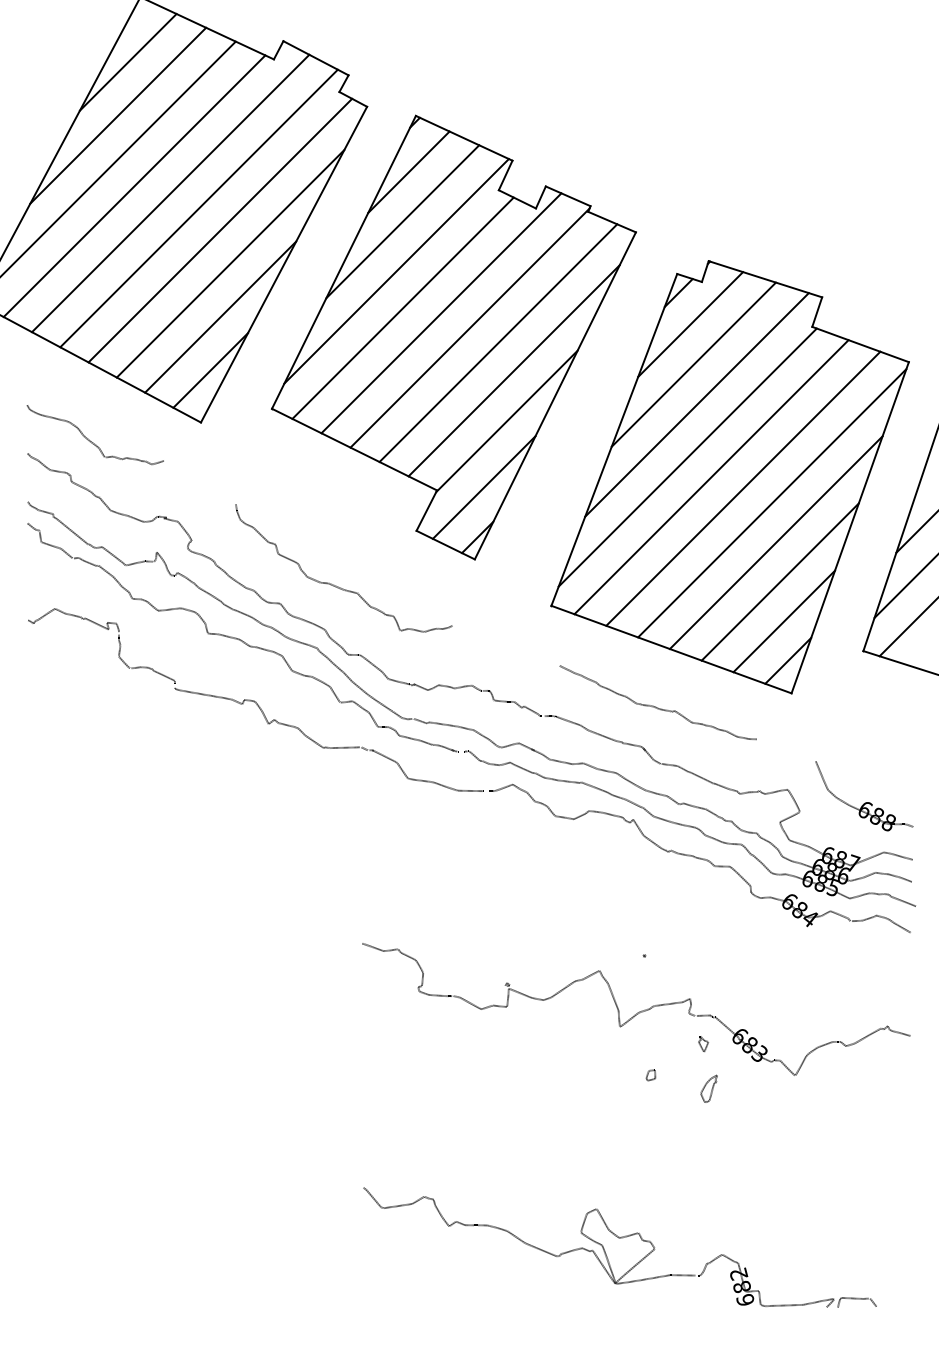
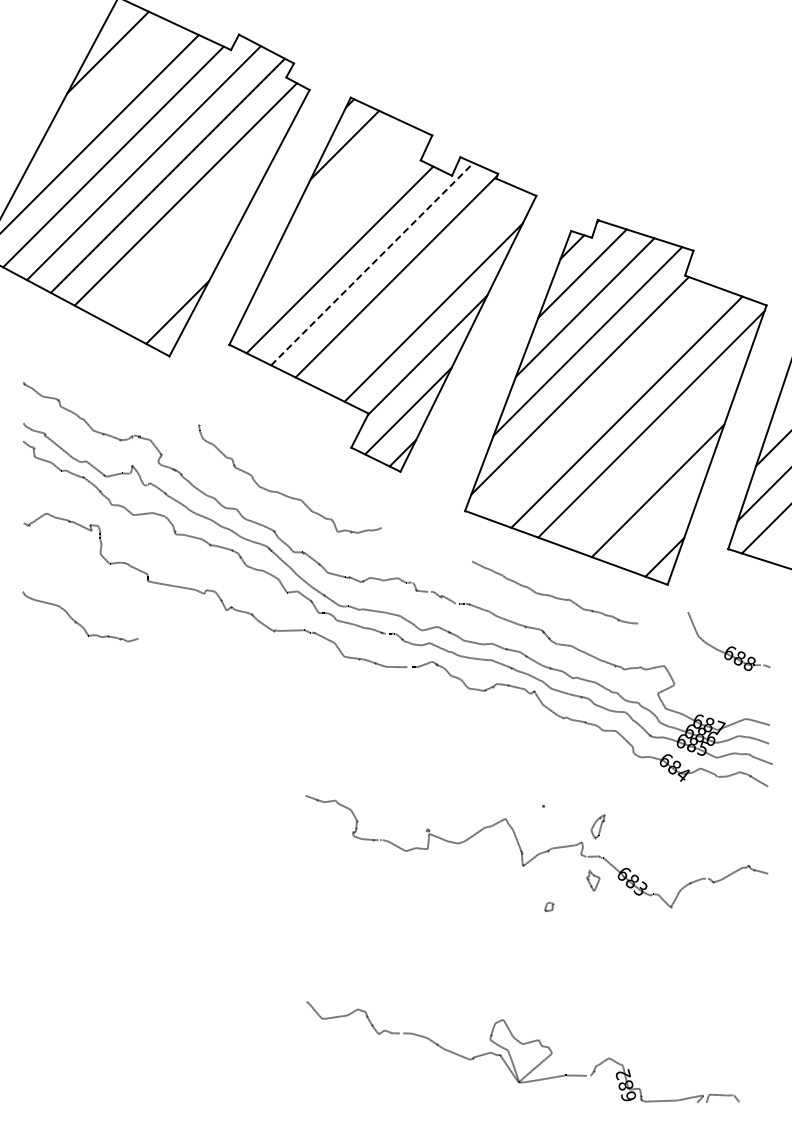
line: (117, 115) -> (99, 97), removed
line: (402, 221) -> (339, 186), removed
line: (230, 263) -> (194, 222), removed
line: (396, 270) -> (334, 228), removed
line: (441, 312) -> (372, 263), solid -> dashed
line: (219, 317) -> (185, 267), removed
line: (498, 343) -> (420, 289), removed
curve: (93, 441) -> (78, 622), moved
line: (710, 477) -> (599, 402), removed
line: (775, 542) -> (654, 457), removed
line: (784, 620) -> (661, 523), removed
part: (863, 796) -> (728, 641), moved
part: (703, 1044) -> (593, 880), size x1.6
part: (708, 1089) -> (597, 826), moved

